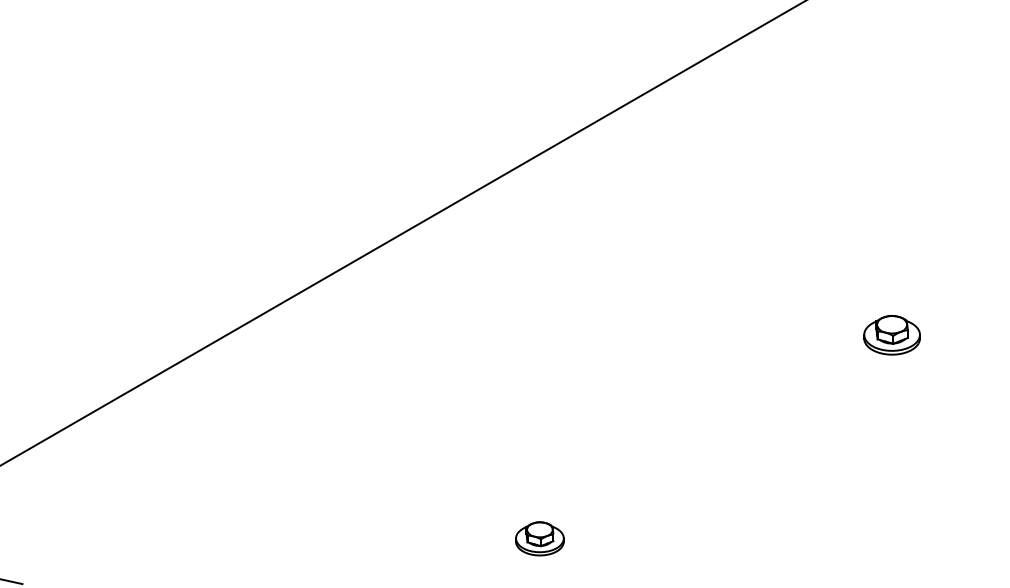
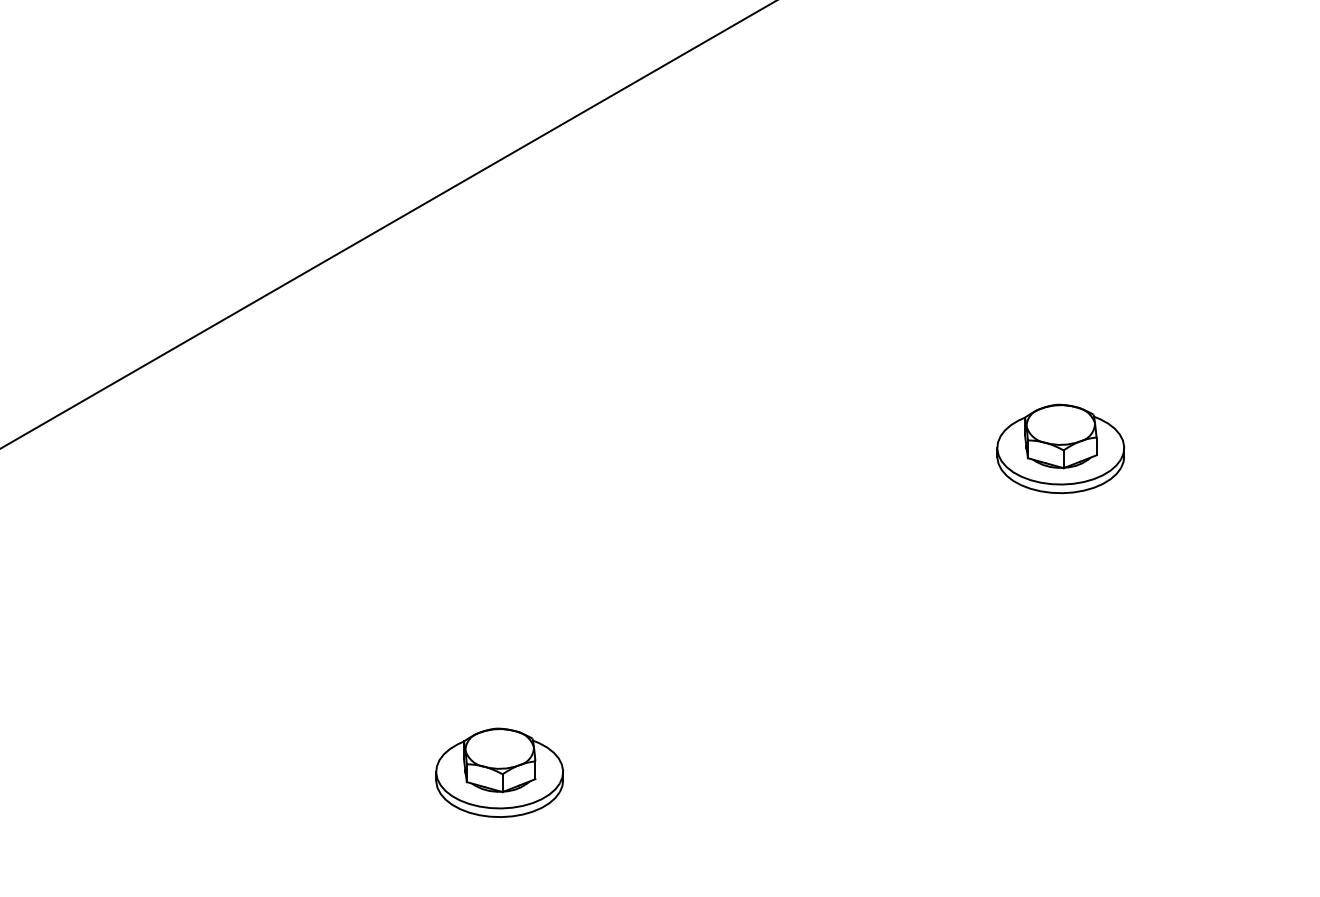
part: (891, 334) -> (1059, 447), size x1.43
part: (539, 538) -> (499, 772), size x1.67

